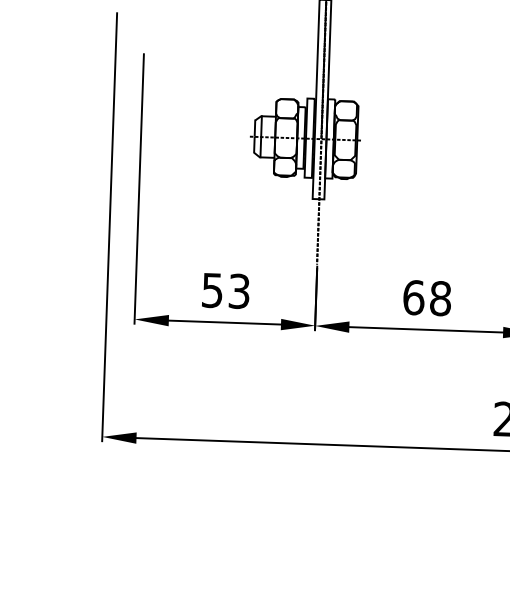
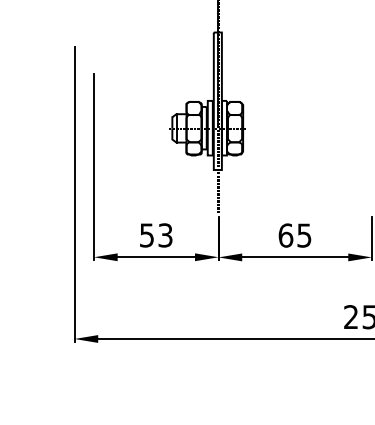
text: (440, 298) -> (304, 235), 68 -> 65

